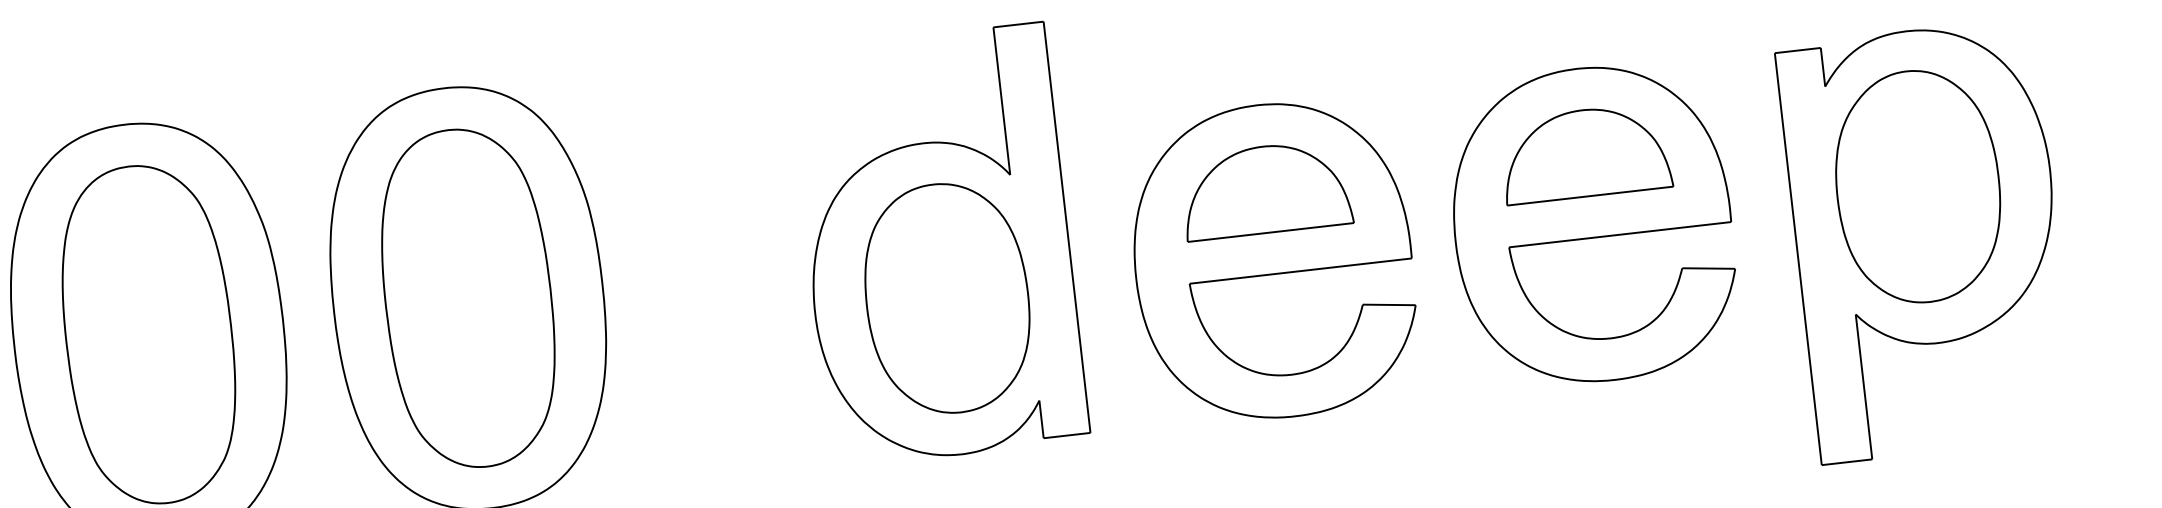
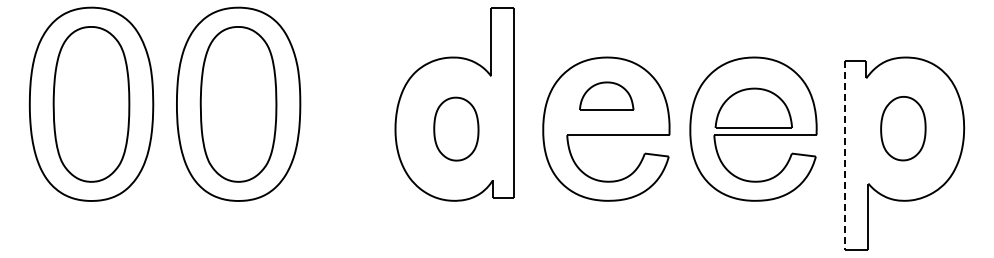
part: (1584, 151) -> (753, 107), moved
part: (1918, 186) -> (903, 128), size x0.6
part: (1265, 187) -> (606, 95), size x0.7
line: (1799, 259) -> (845, 155), solid -> dashed
part: (947, 296) -> (456, 128), size x0.6

